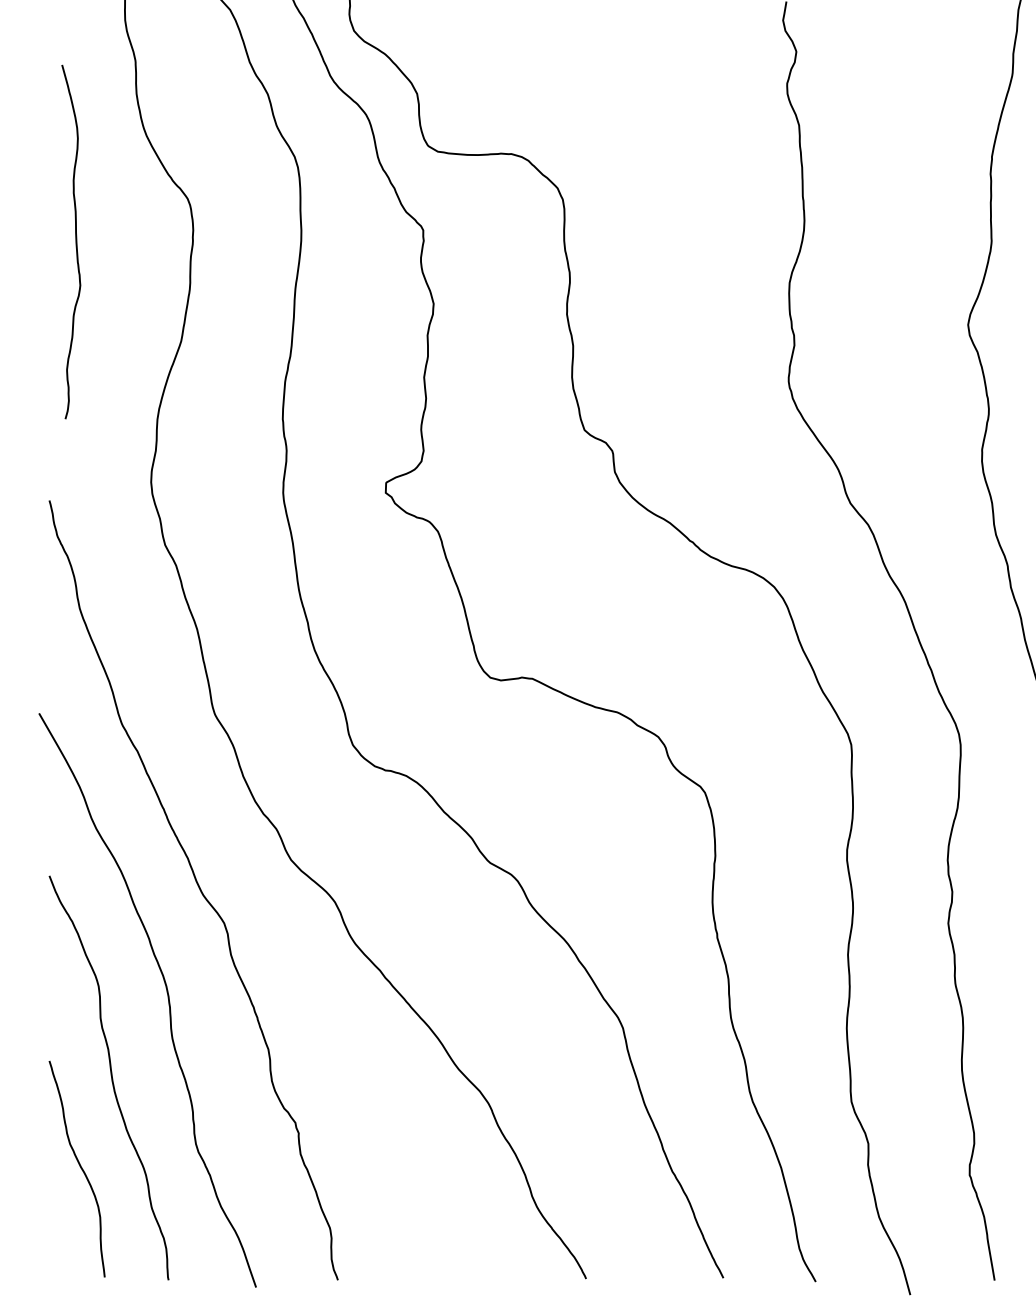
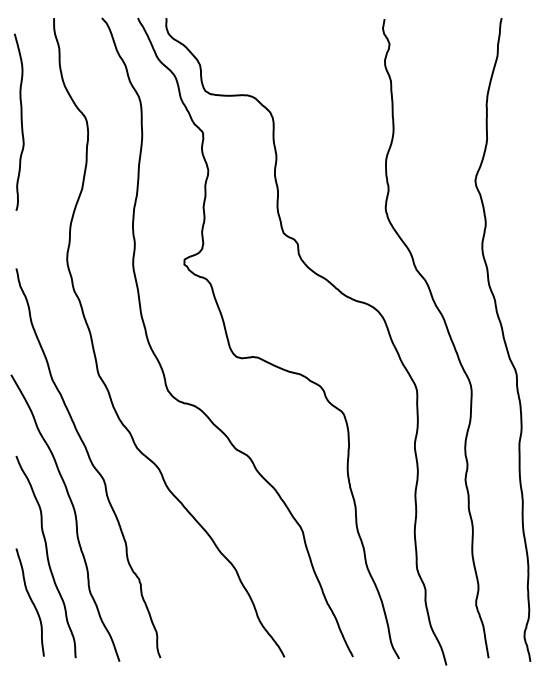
curve: (73, 240) -> (20, 121), moved

